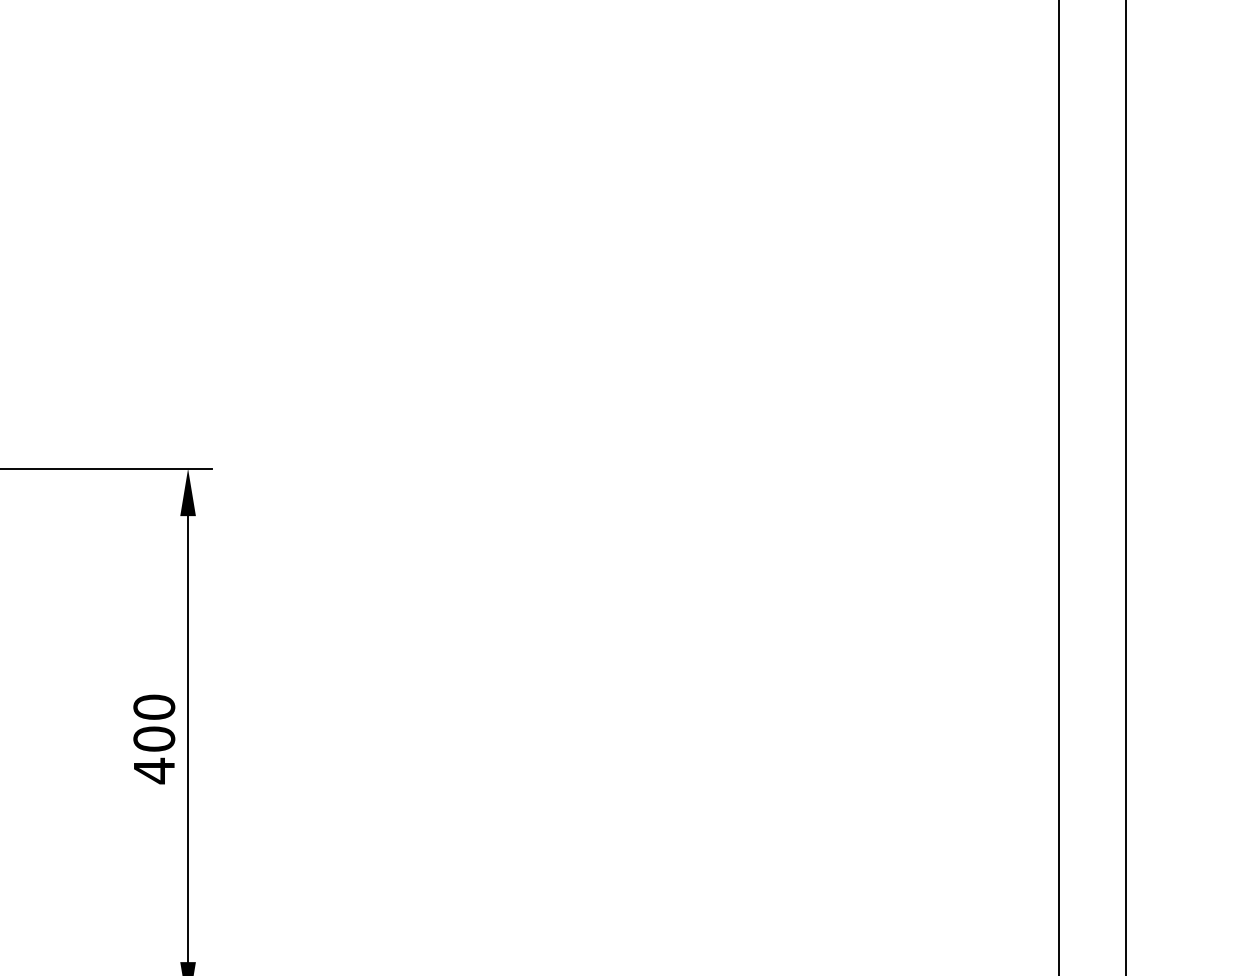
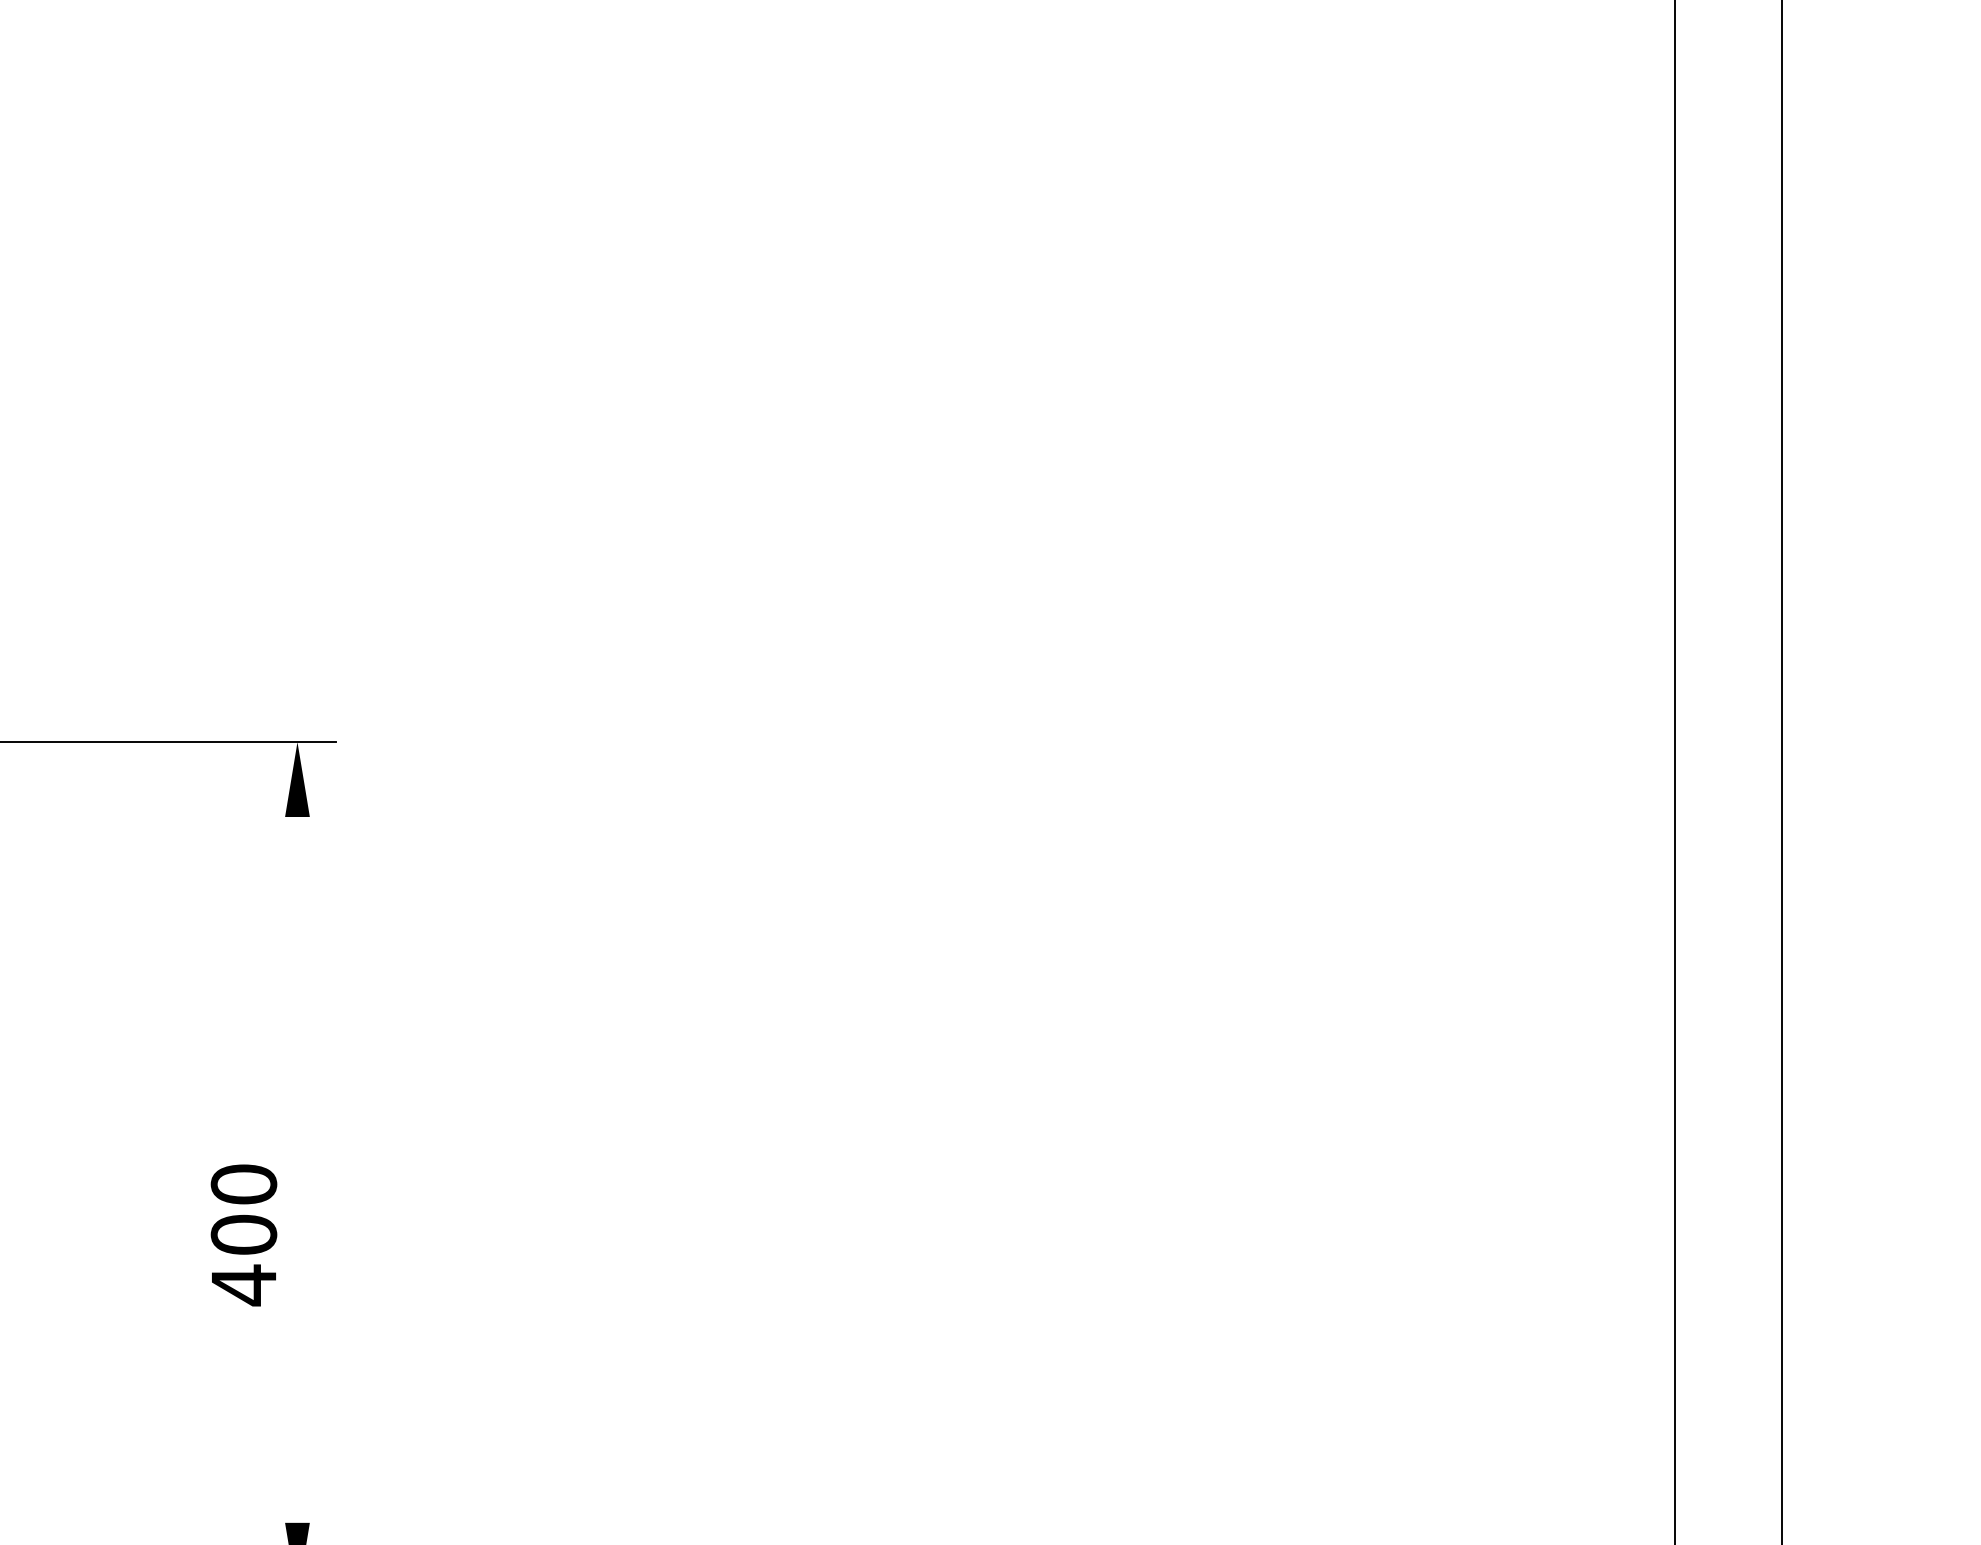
text: (154, 739) -> (244, 1235), moved
line: (188, 739) -> (298, 1170), removed

